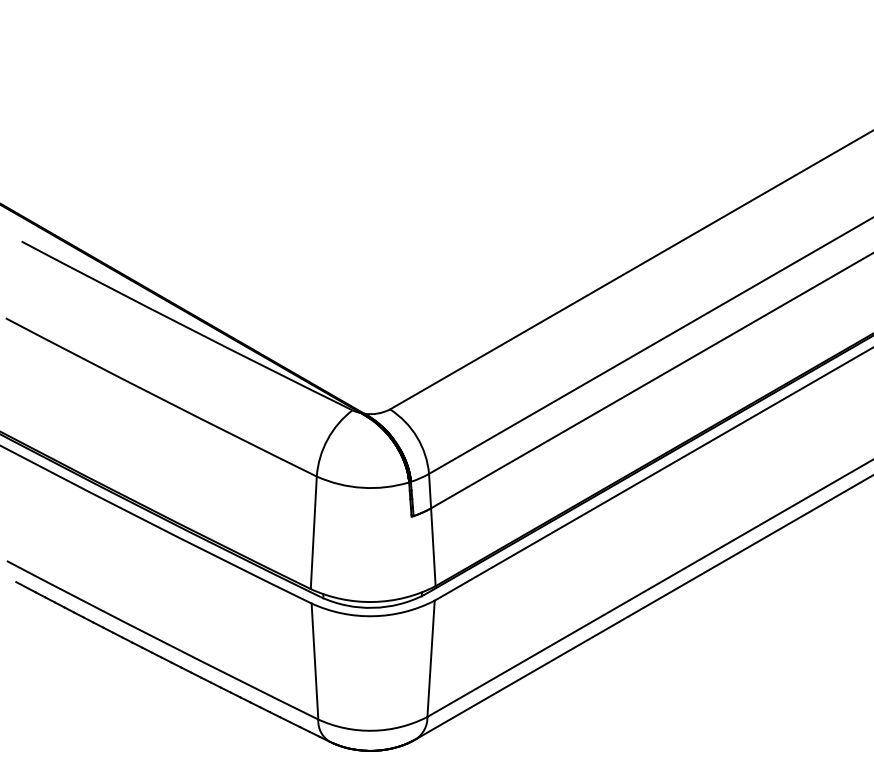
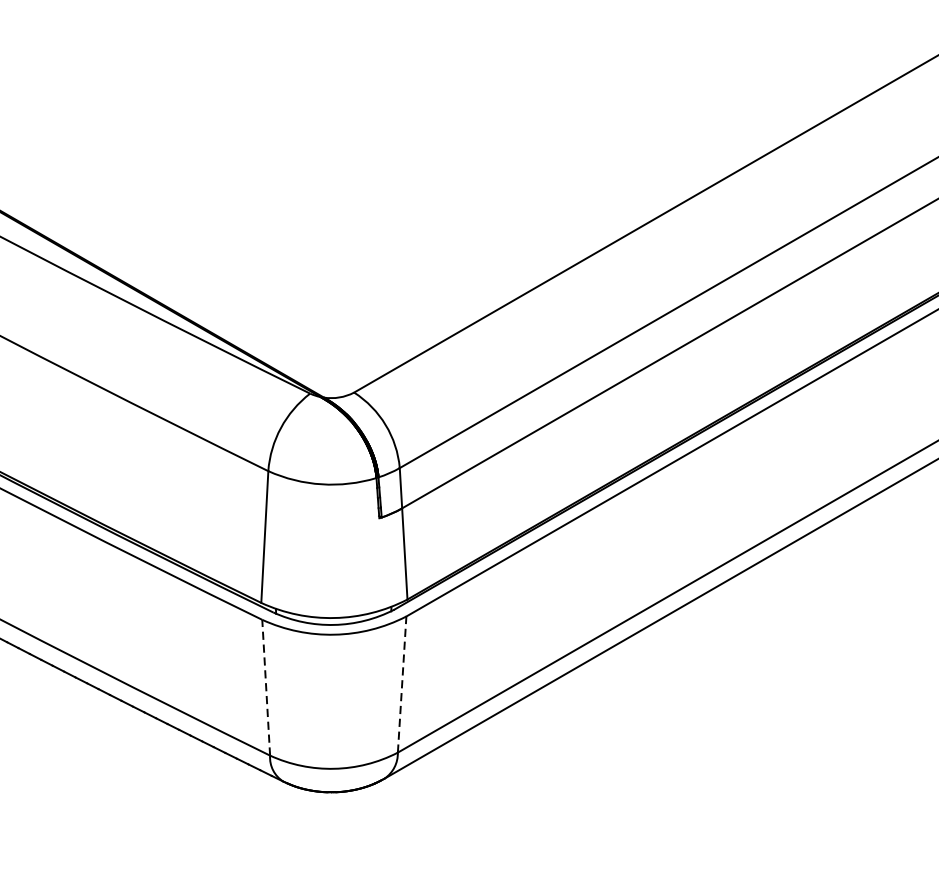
line: (431, 658) -> (402, 684), solid -> dashed
line: (314, 661) -> (265, 687), solid -> dashed

